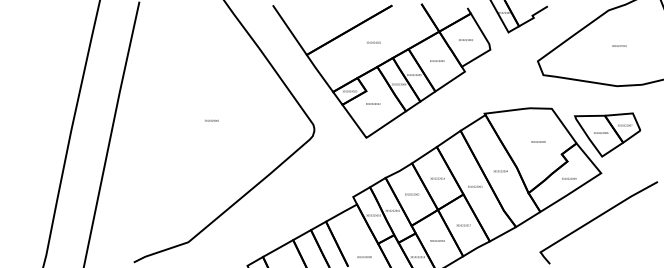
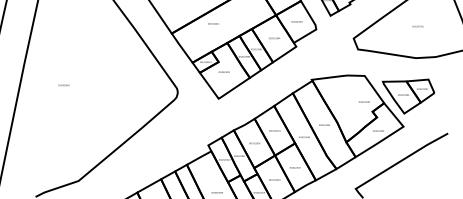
text: (373, 42) -> (213, 23), moved
text: (211, 120) -> (63, 85), moved
text: (538, 141) -> (364, 101), moved

